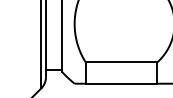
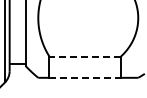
line: (121, 62) -> (85, 56), solid -> dashed
line: (121, 83) -> (85, 77), solid -> dashed

